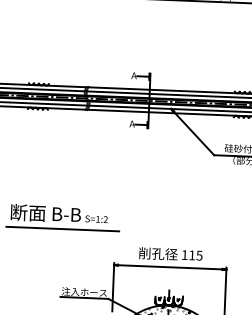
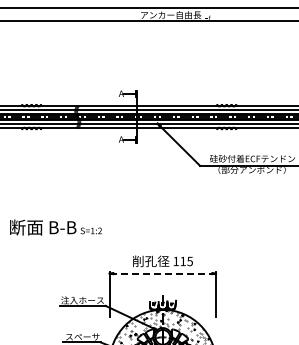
line: (62, 229) -> (59, 241), removed
line: (170, 267) -> (163, 273), solid -> dashed

